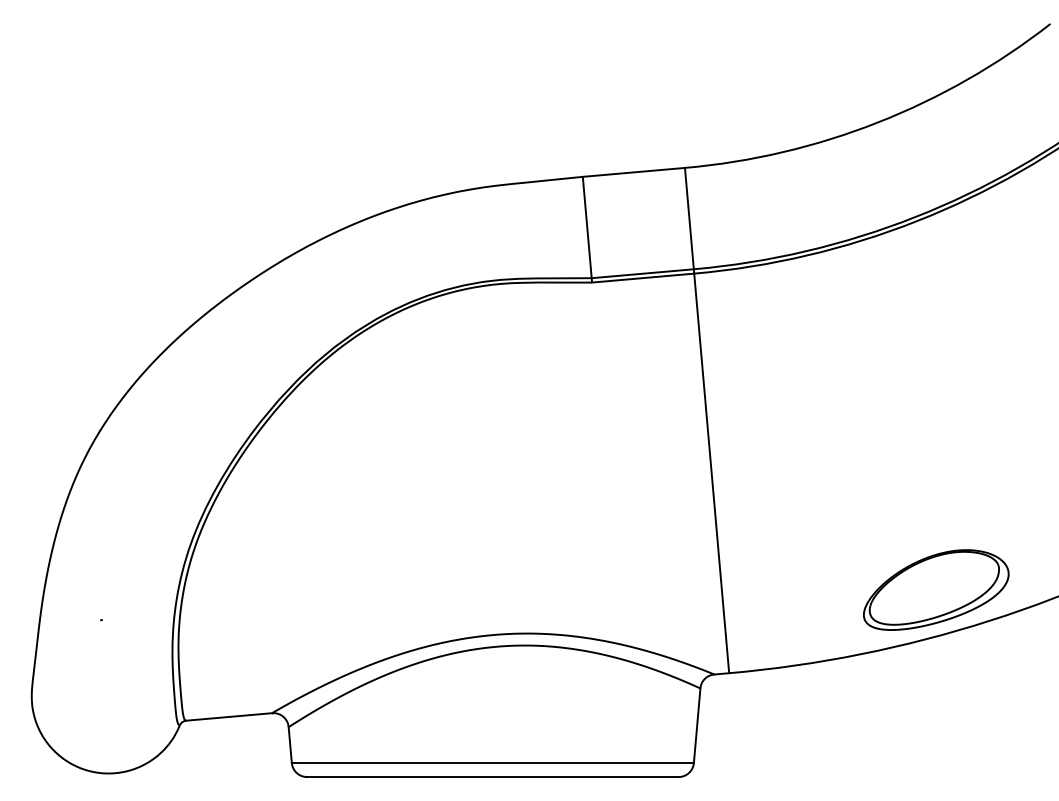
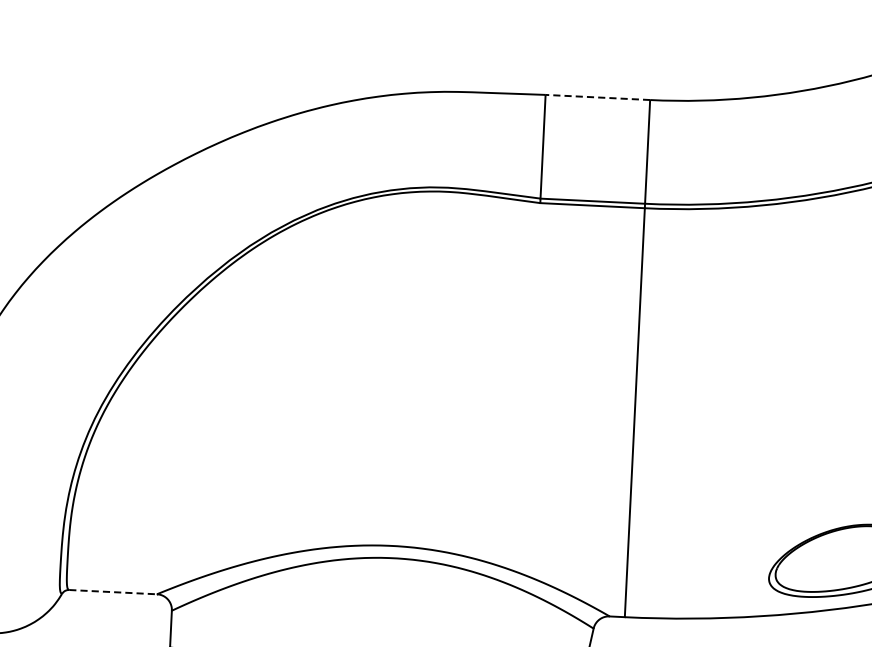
line: (633, 172) -> (597, 97), solid -> dashed
line: (229, 716) -> (113, 591), solid -> dashed

